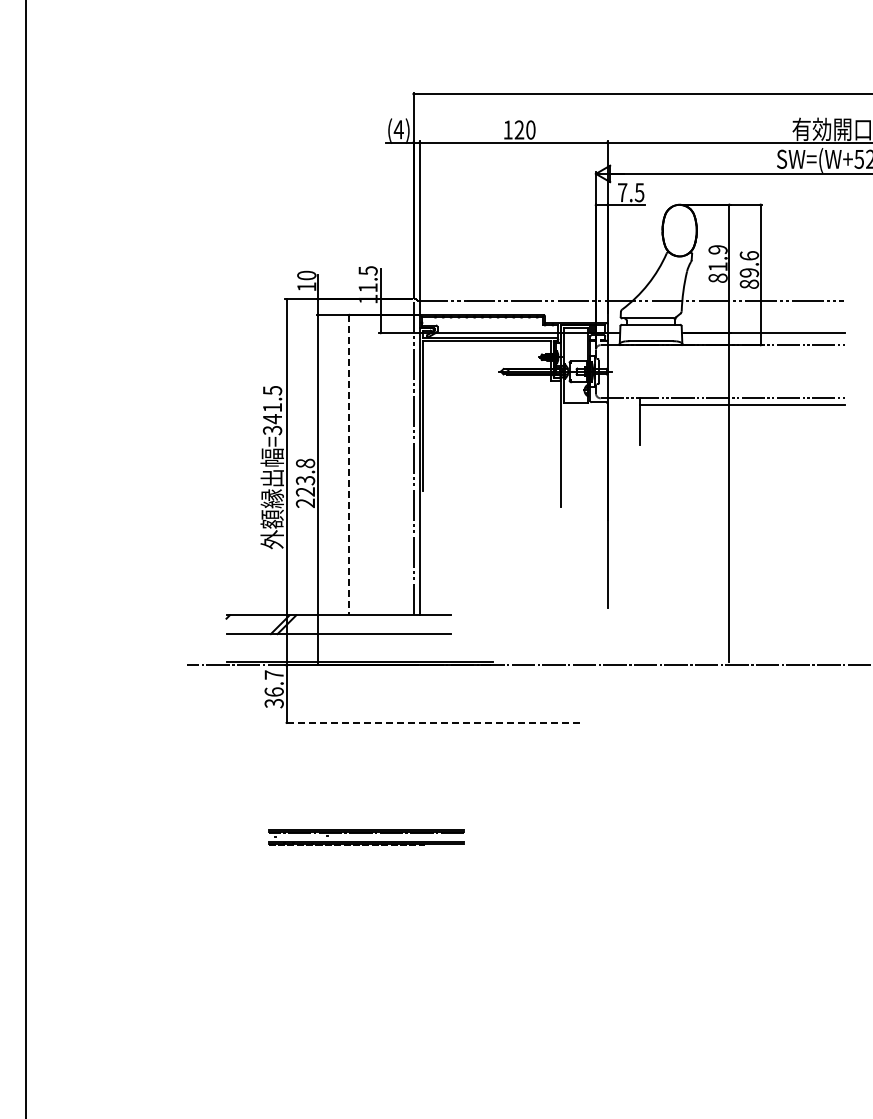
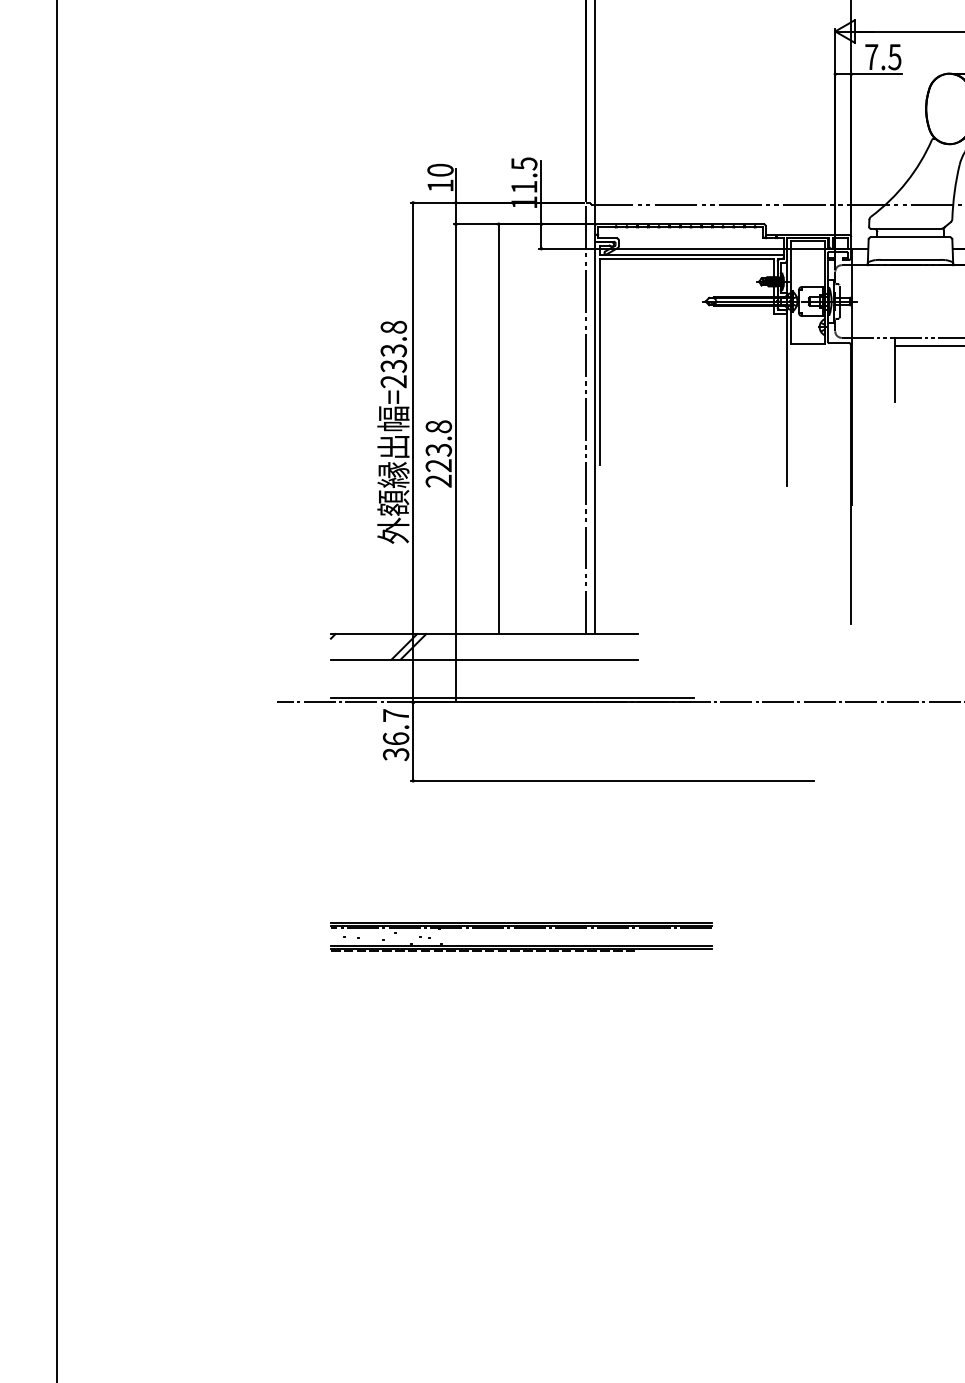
text: (272, 410) -> (393, 354), =341.5 -> =233.8
line: (349, 464) -> (498, 428), dashed -> solid
line: (432, 722) -> (612, 780), dashed -> solid
part: (366, 837) -> (522, 937), size x1.43

